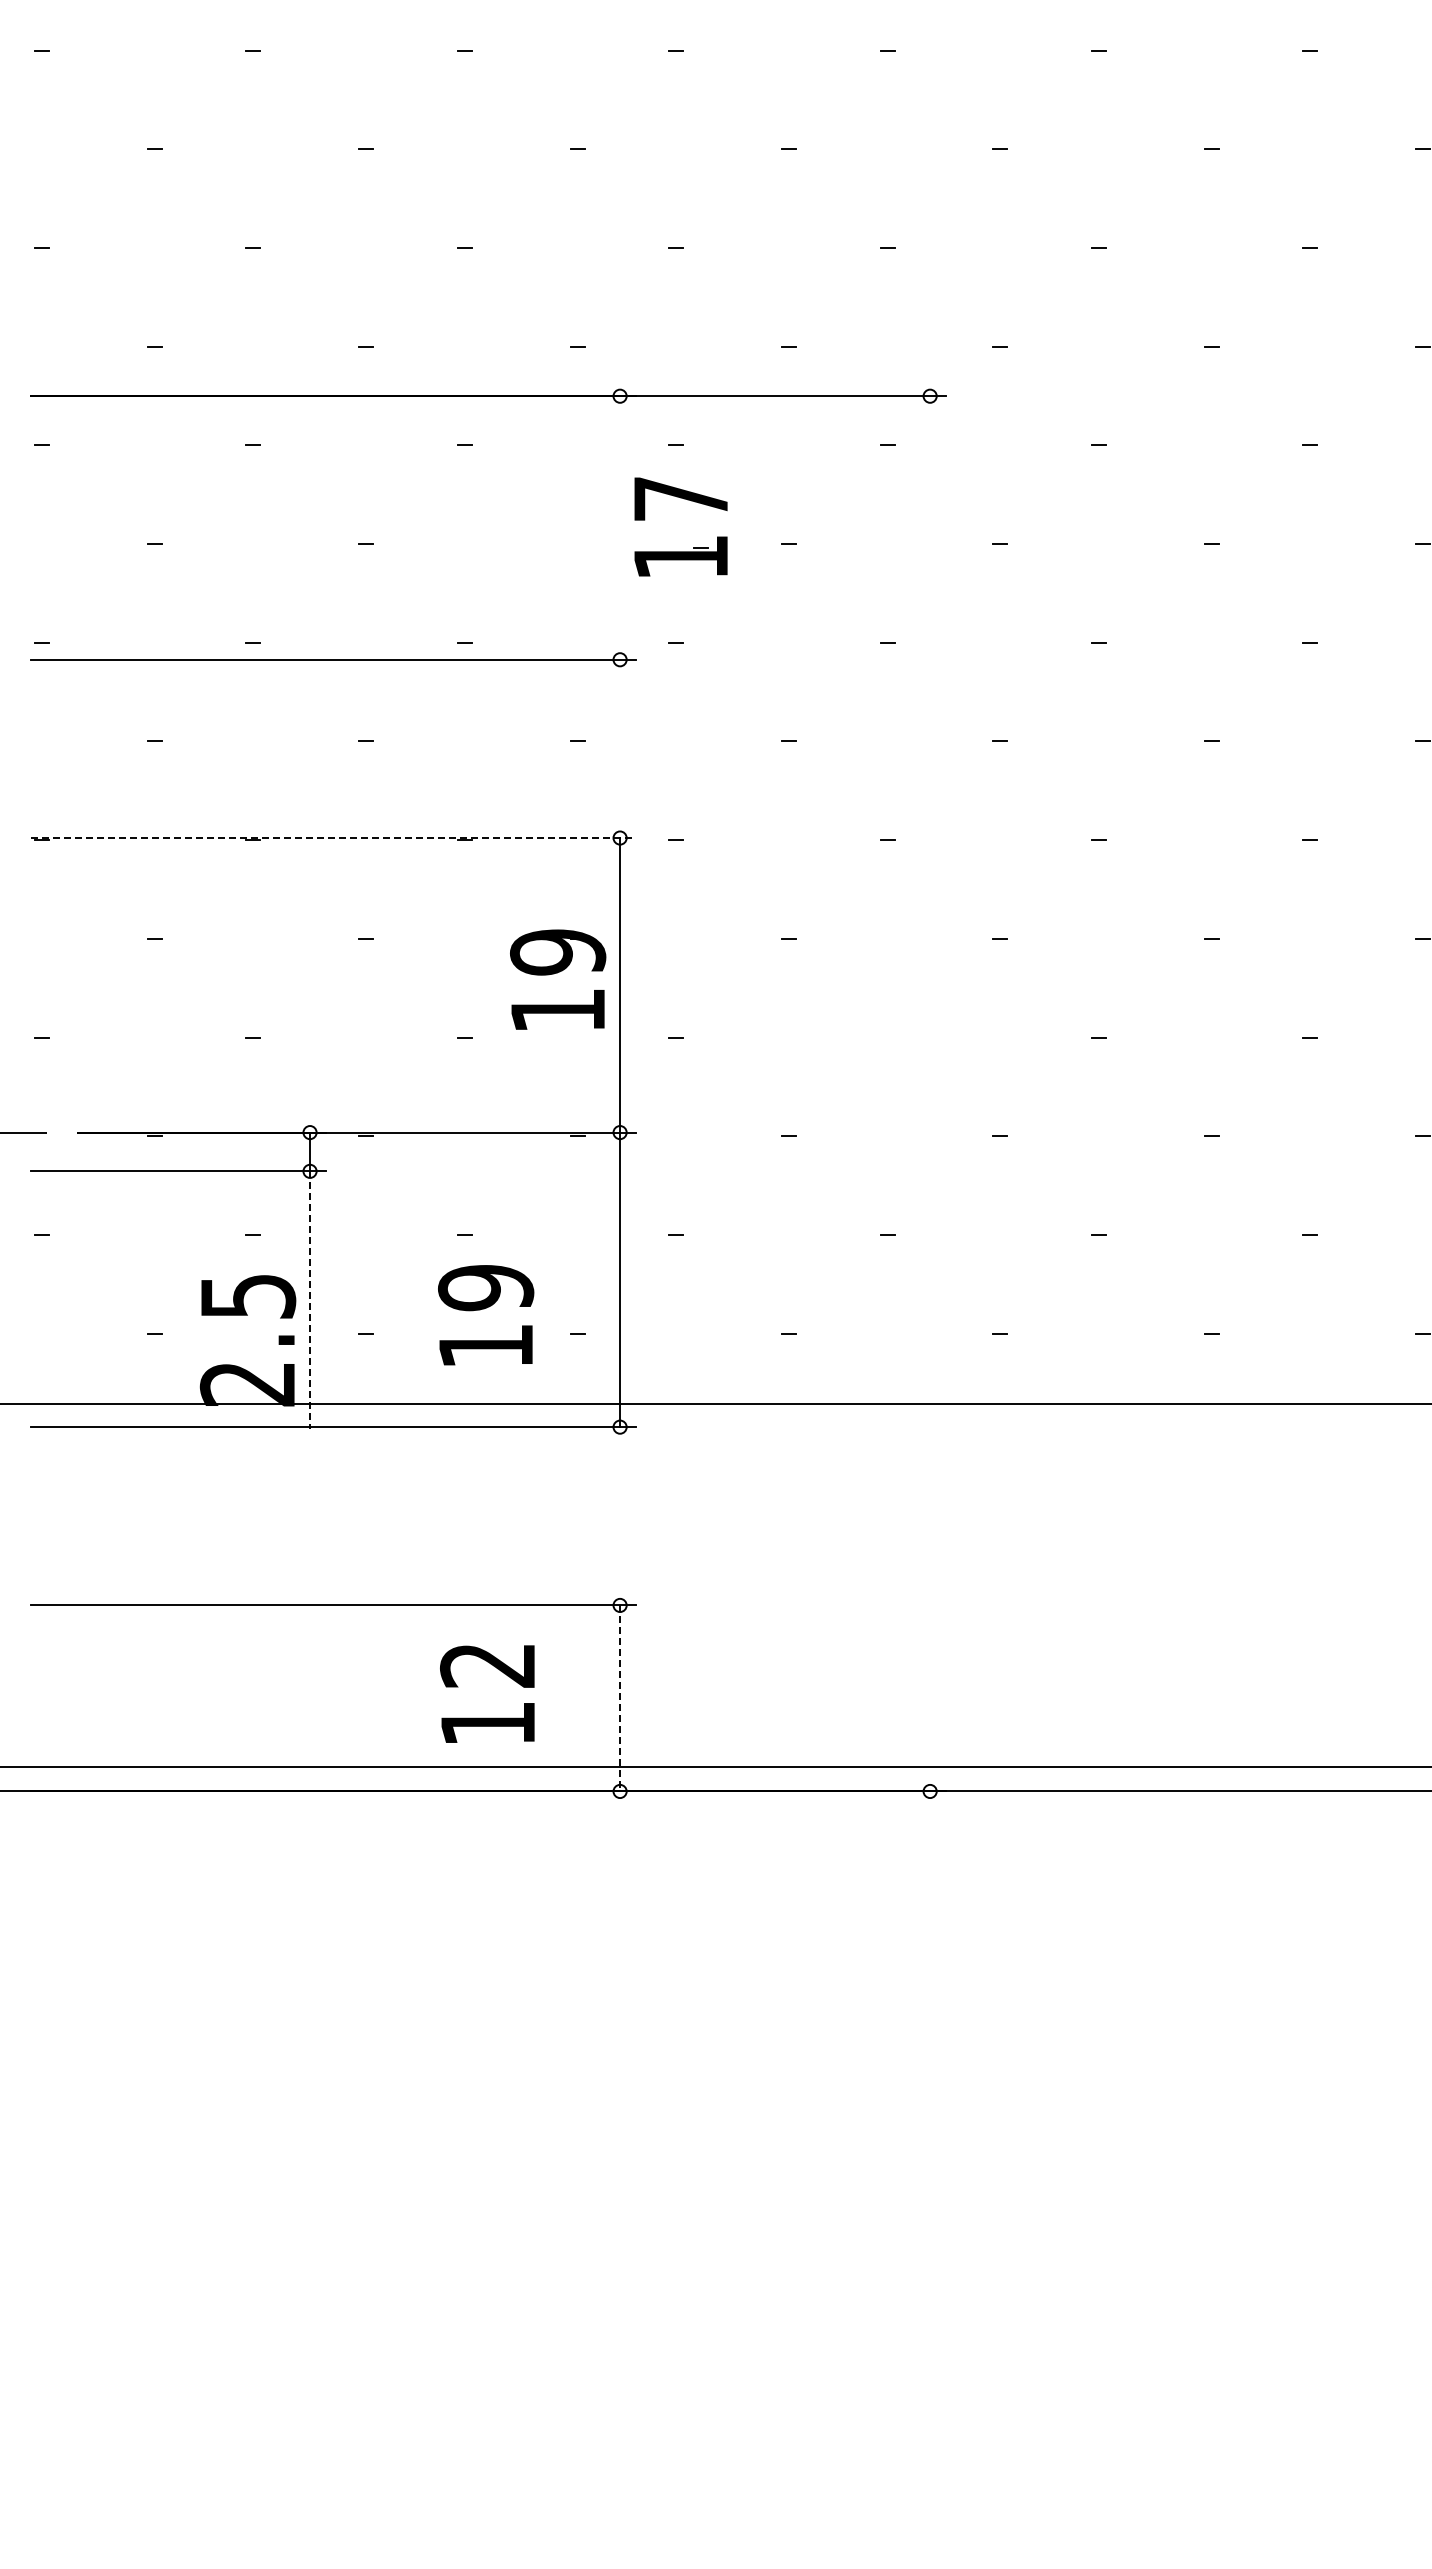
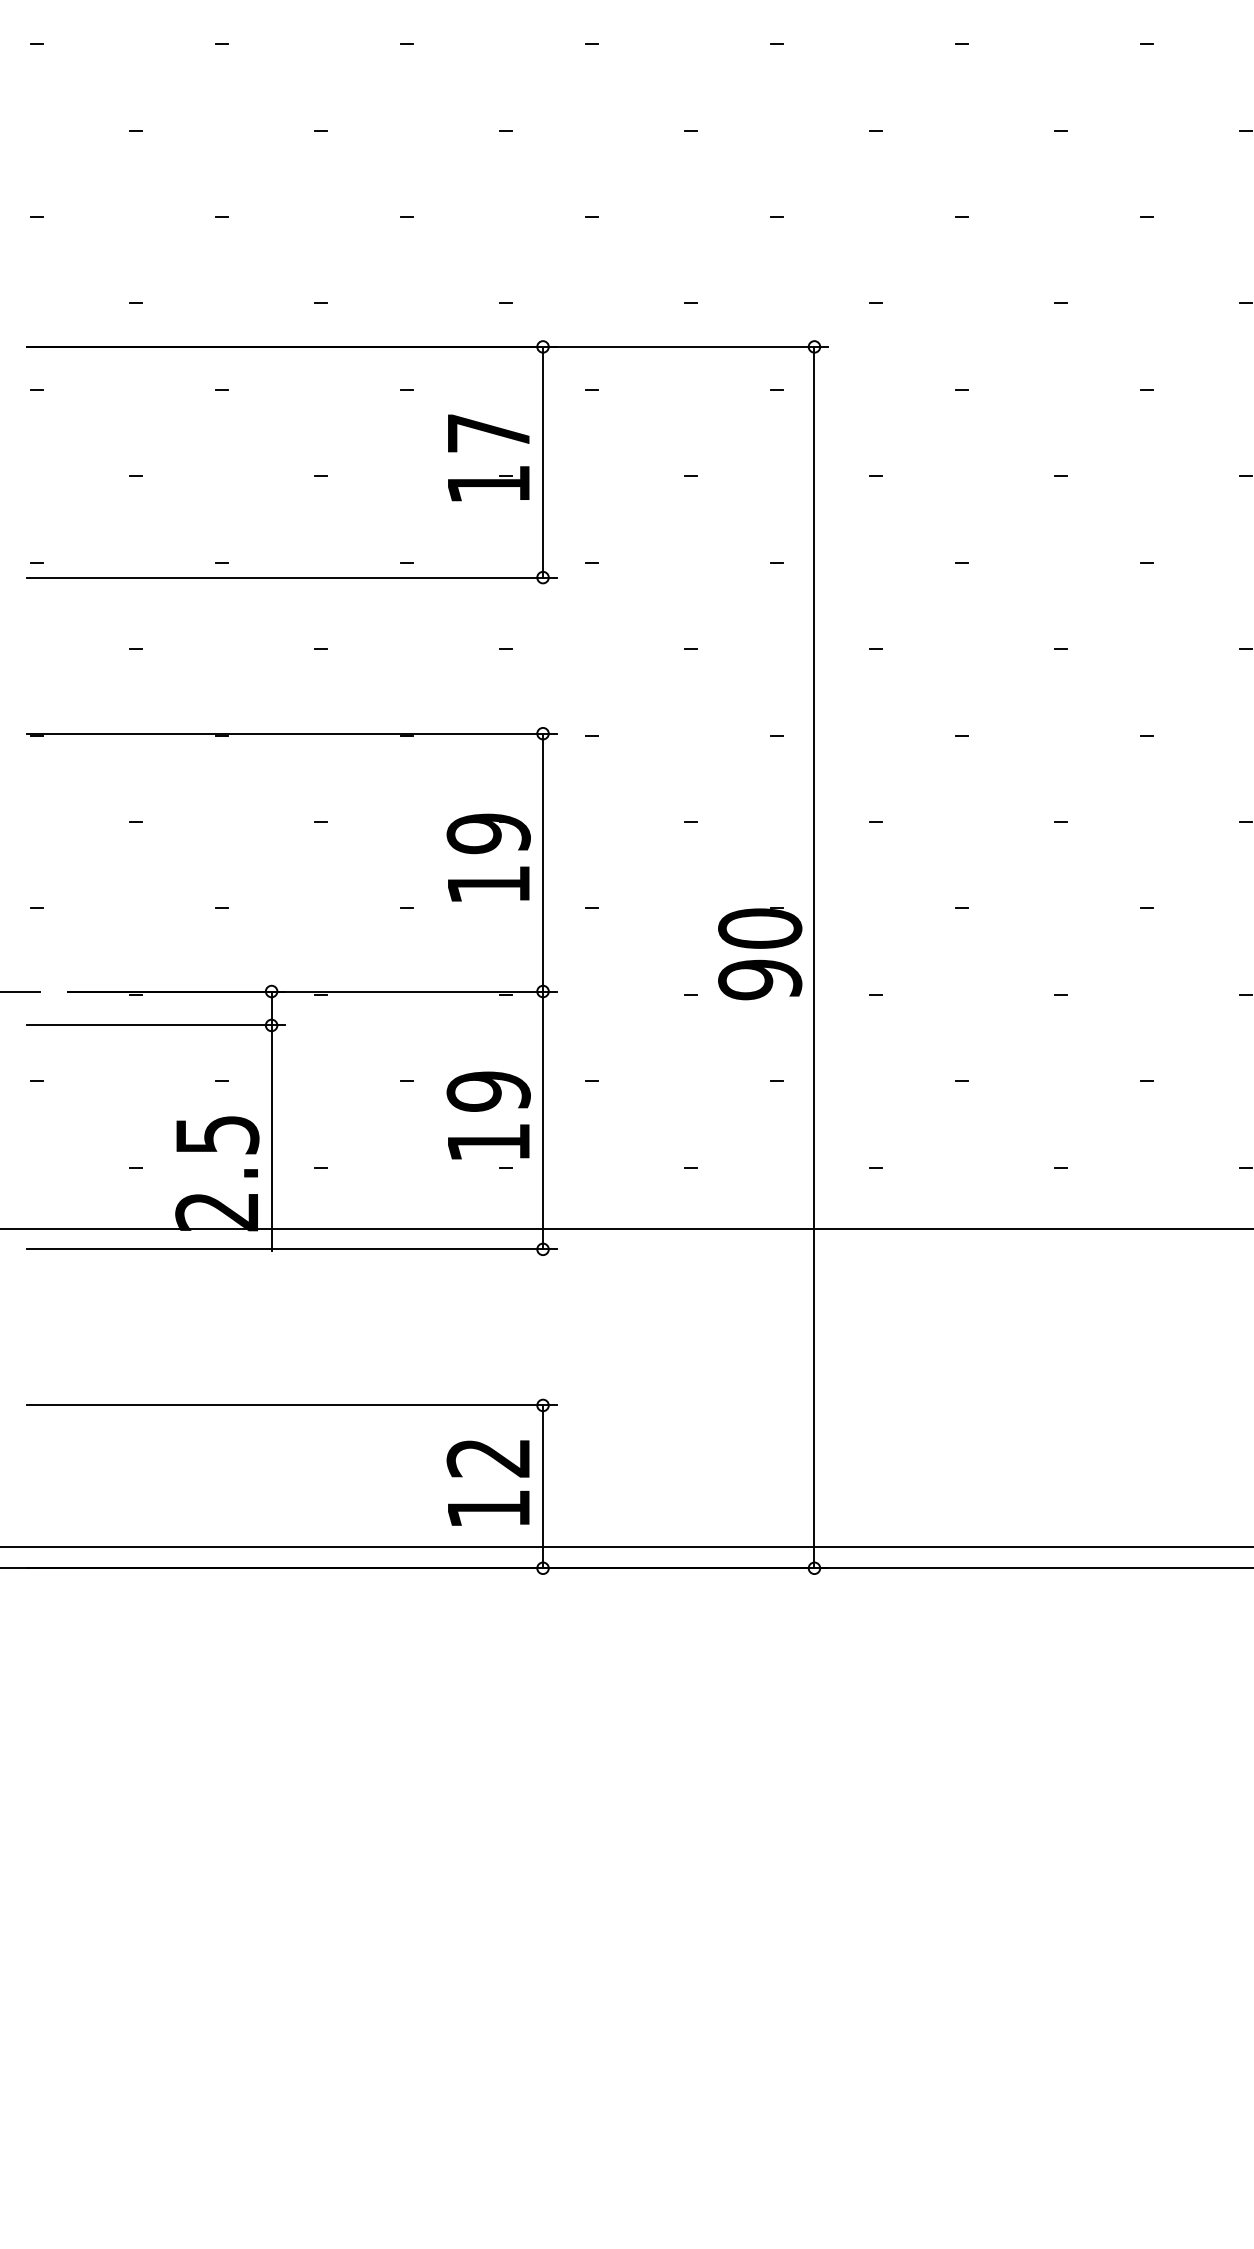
line: (620, 527) -> (543, 461), added
part: (693, 547) -> (499, 475), moved
line: (333, 838) -> (292, 734), dashed -> solid
part: (868, 1089) -> (760, 953), added
line: (930, 1093) -> (814, 957), added
line: (310, 1300) -> (272, 1138), dashed -> solid
text: (486, 1315) -> (489, 1115), moved
text: (487, 1693) -> (488, 1482), moved
line: (620, 1698) -> (543, 1486), dashed -> solid

